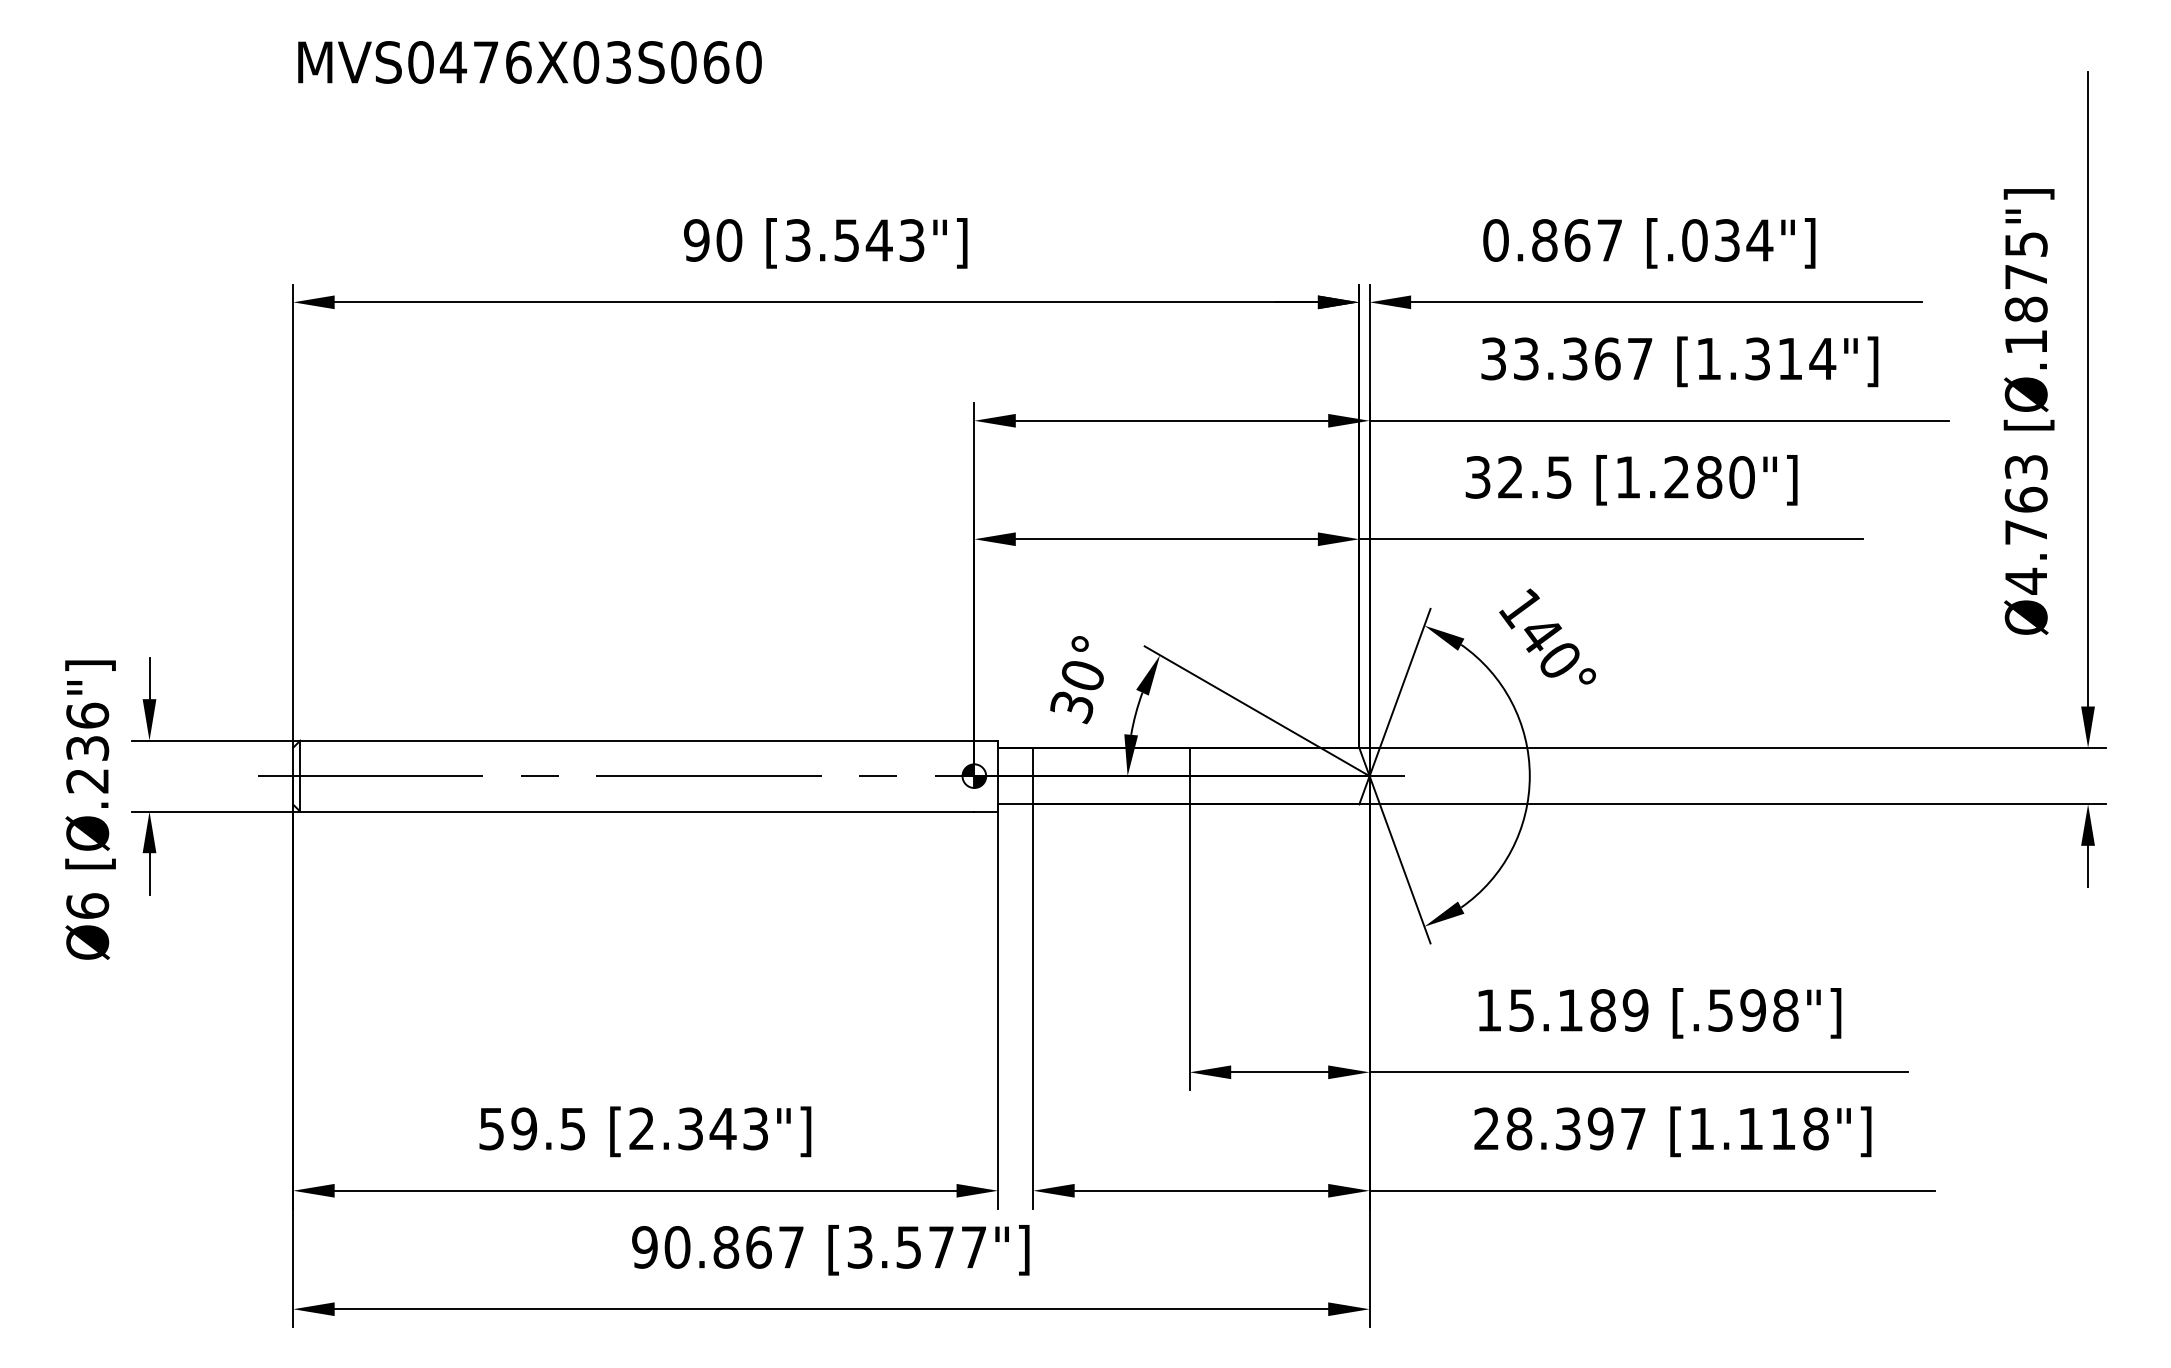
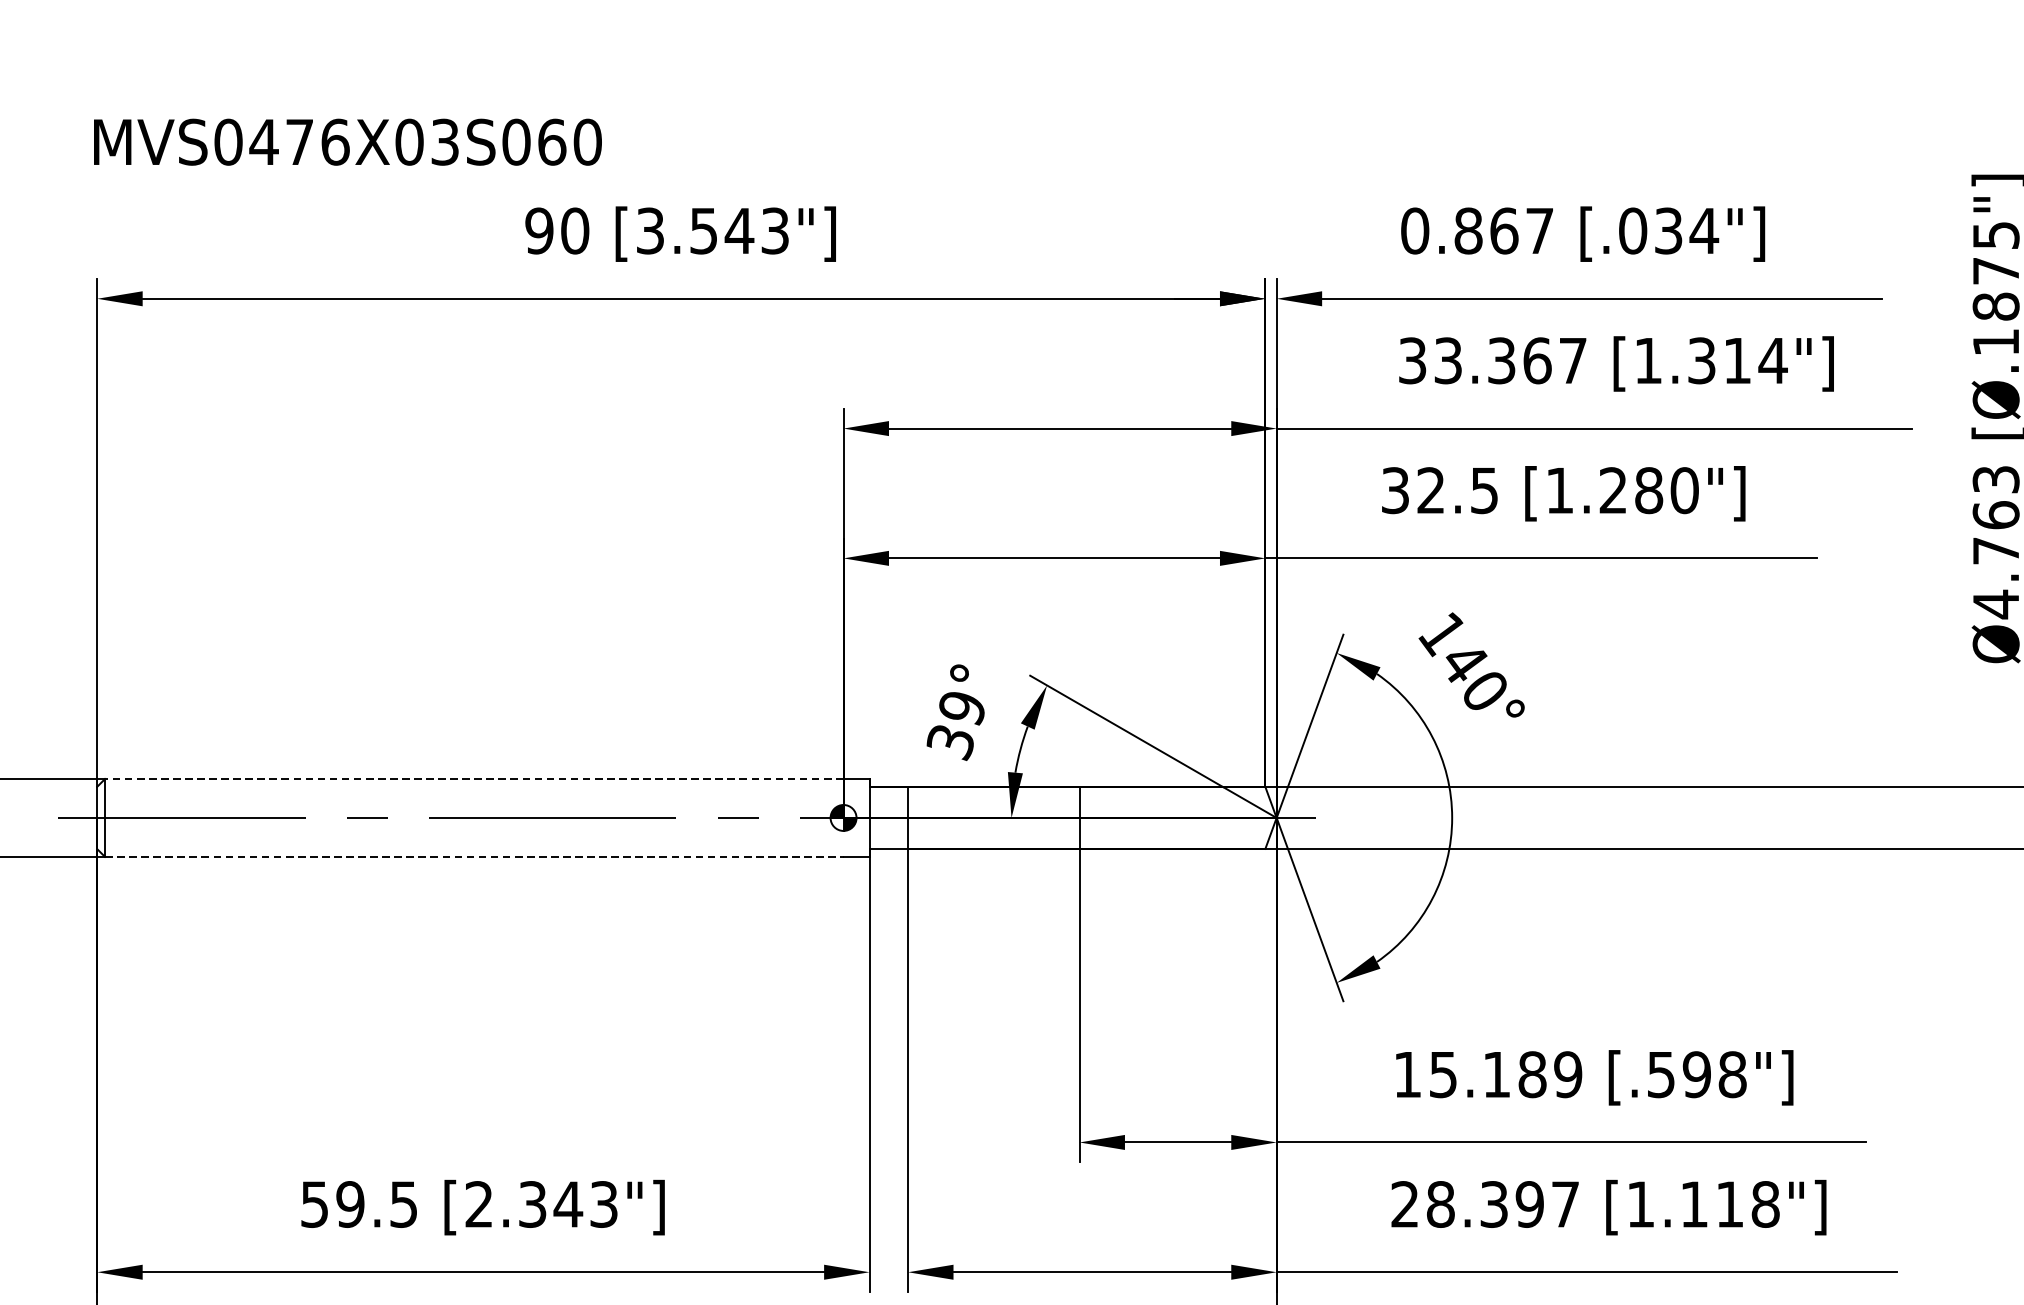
text: (529, 62) -> (347, 142), moved
text: (1082, 676) -> (962, 708), 30° -> 39°
line: (636, 740) -> (473, 778), solid -> dashed
line: (637, 811) -> (474, 856), solid -> dashed

